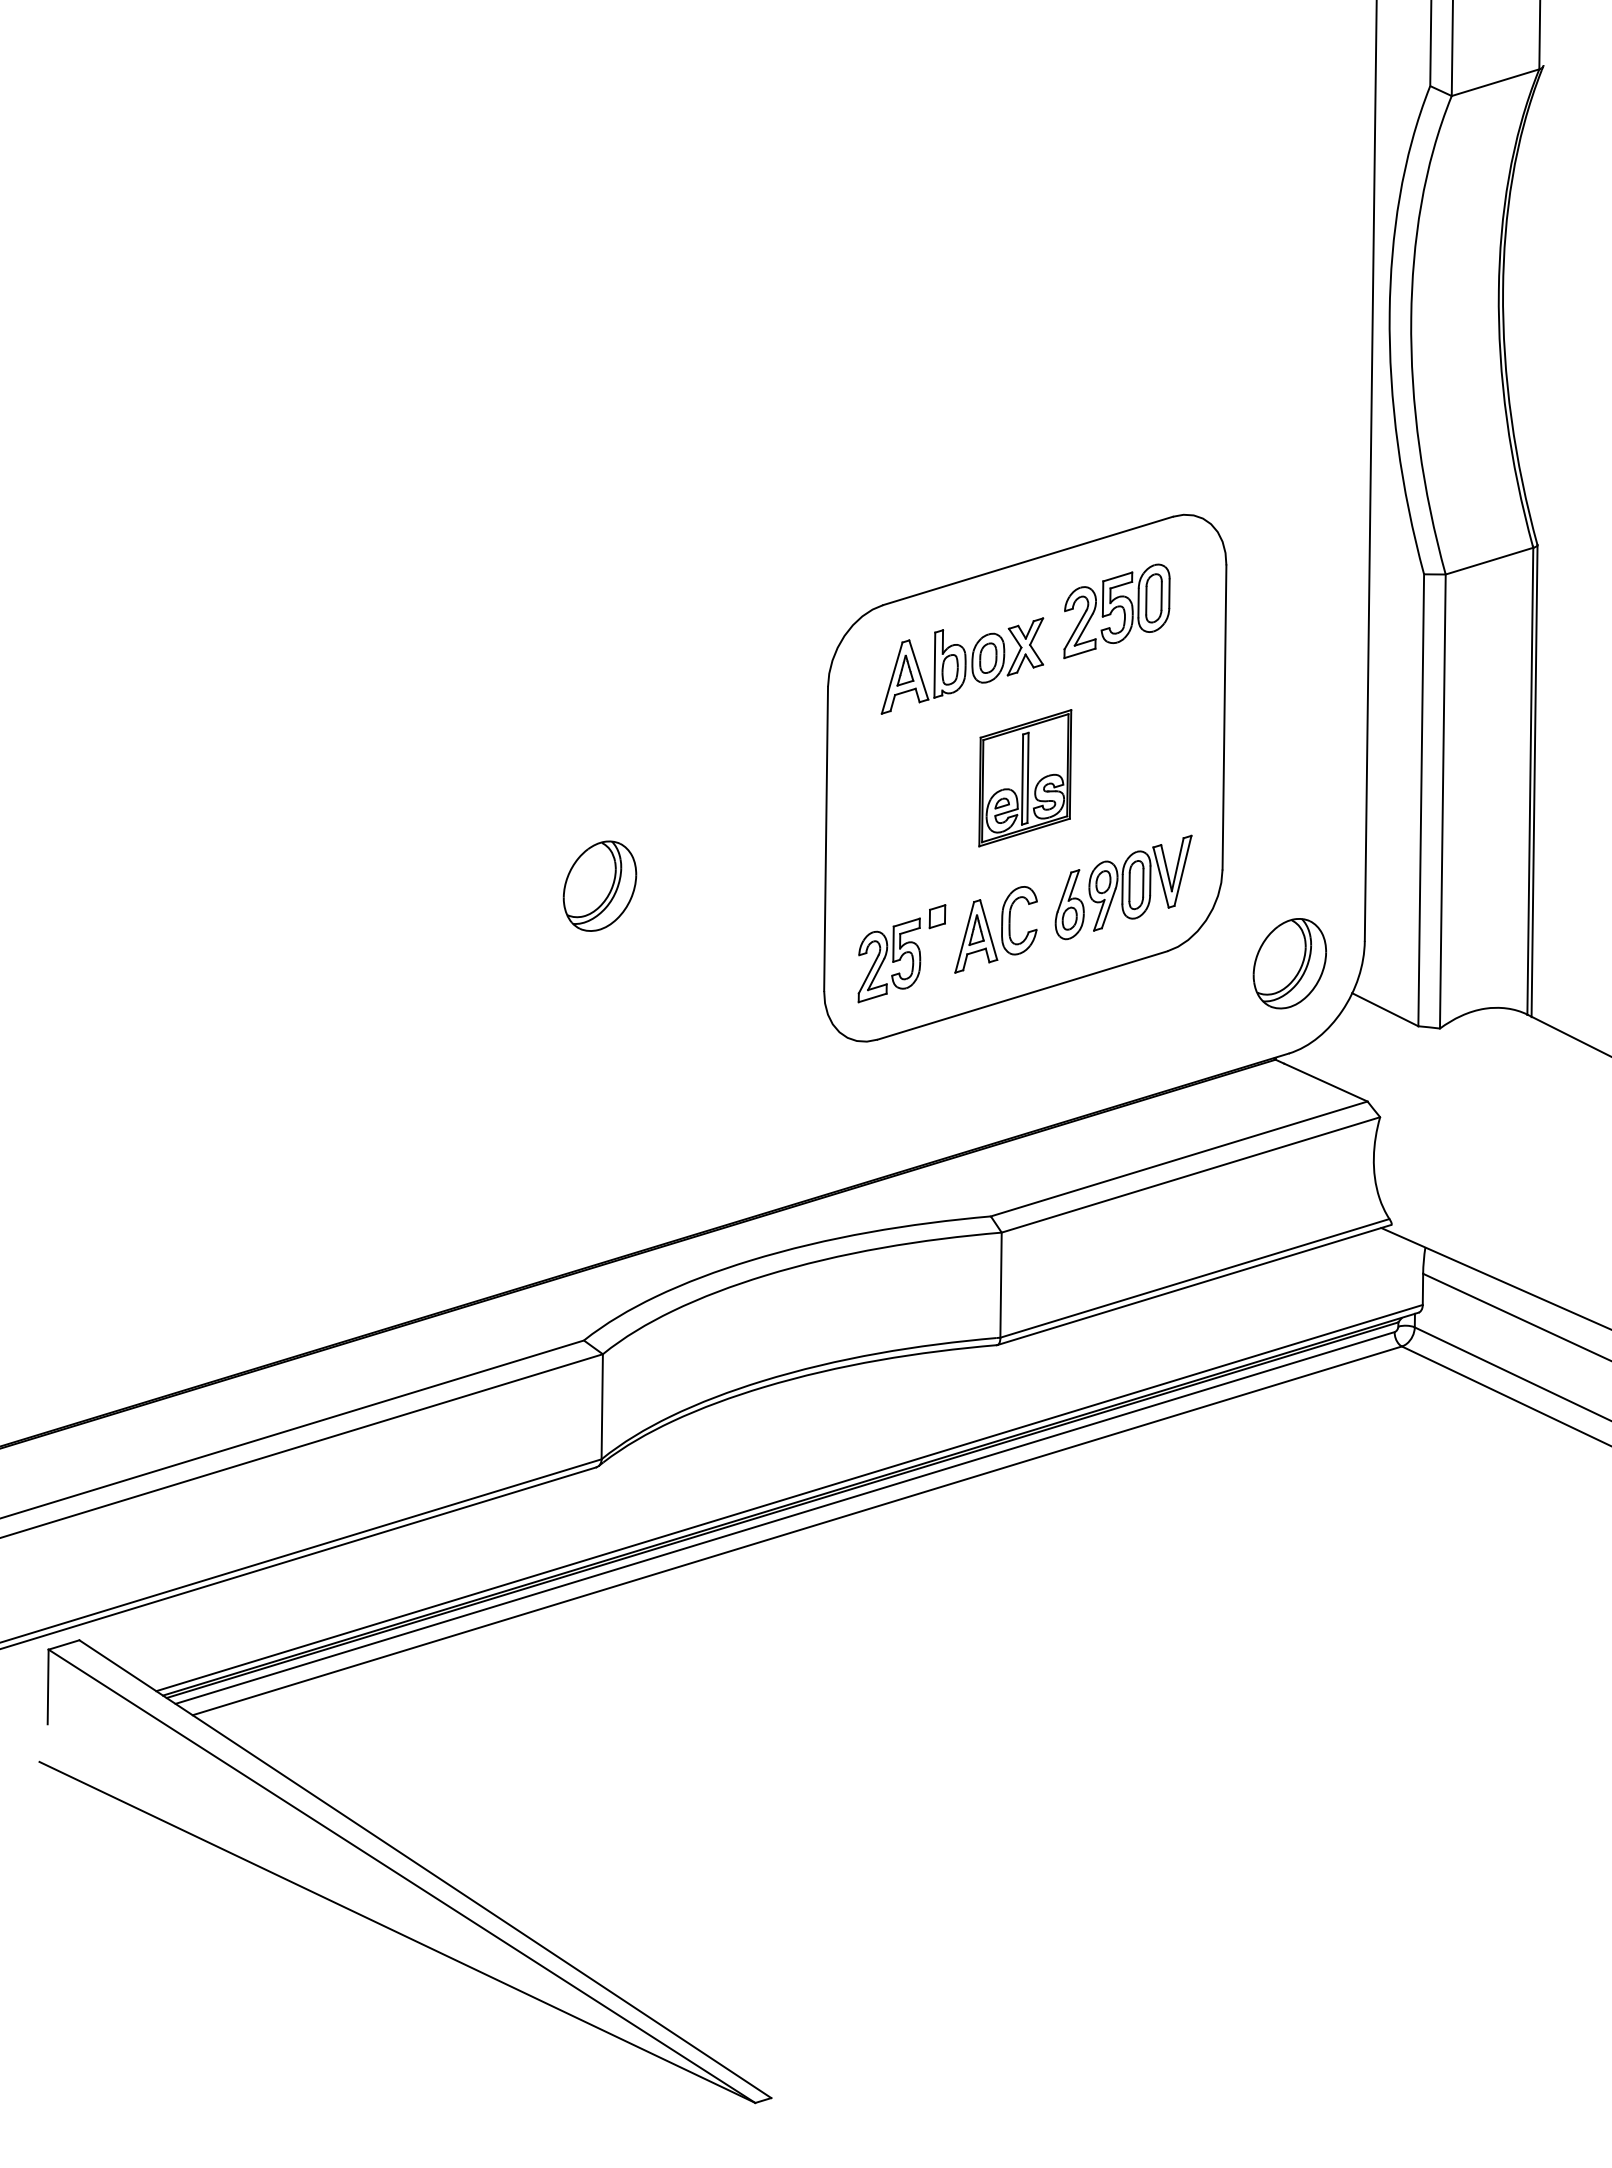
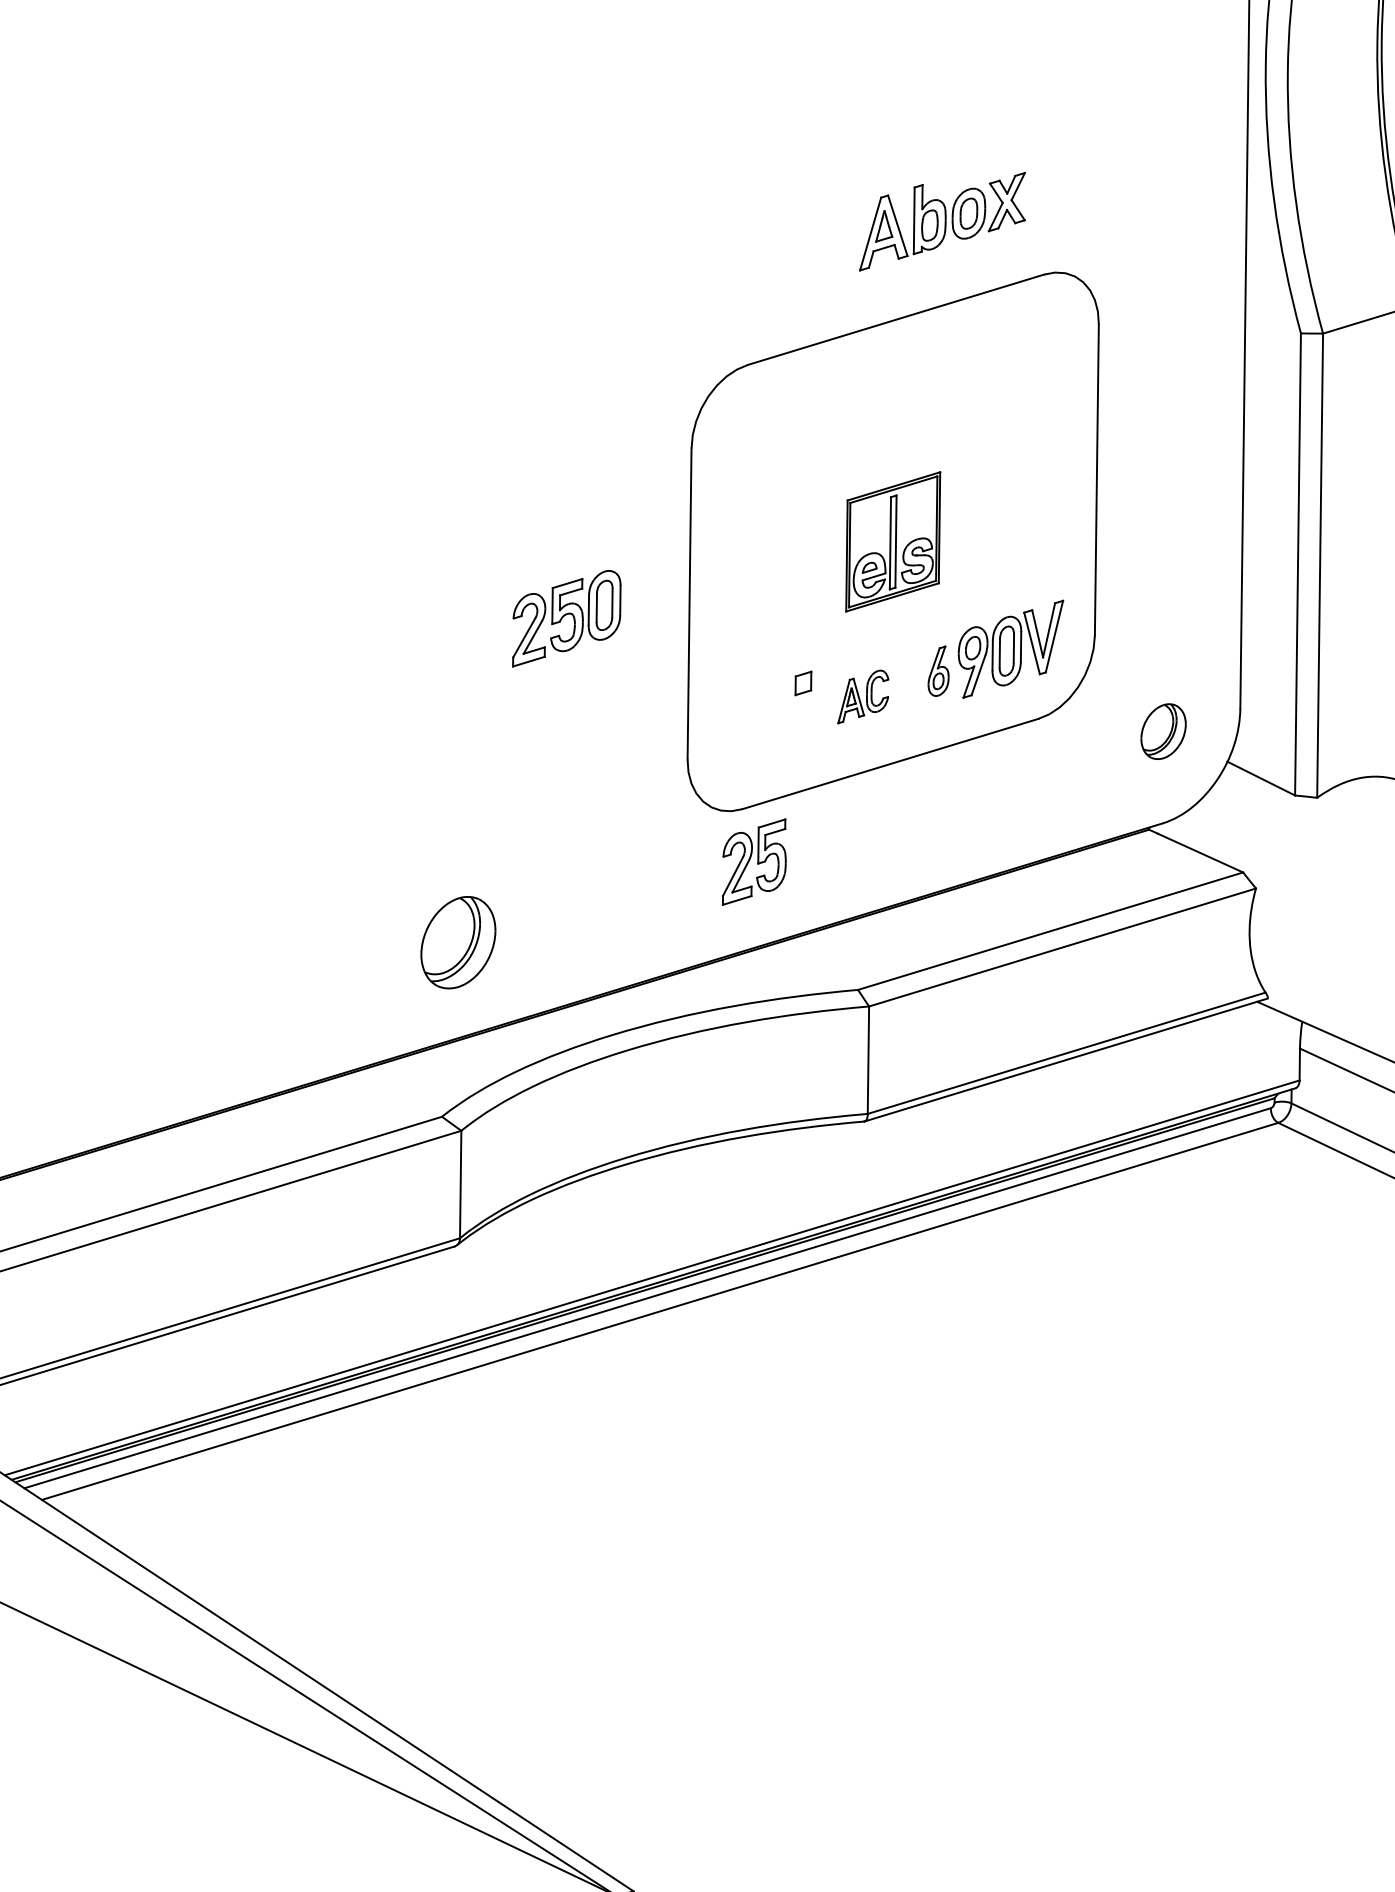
part: (1116, 611) -> (566, 618), moved
part: (962, 665) -> (942, 221), moved
part: (599, 885) -> (457, 941), moved
part: (1069, 904) -> (938, 671), size x0.7
part: (995, 929) -> (862, 696), size x0.6
part: (889, 960) -> (754, 862), moved
part: (1289, 963) -> (1163, 731), size x0.6

